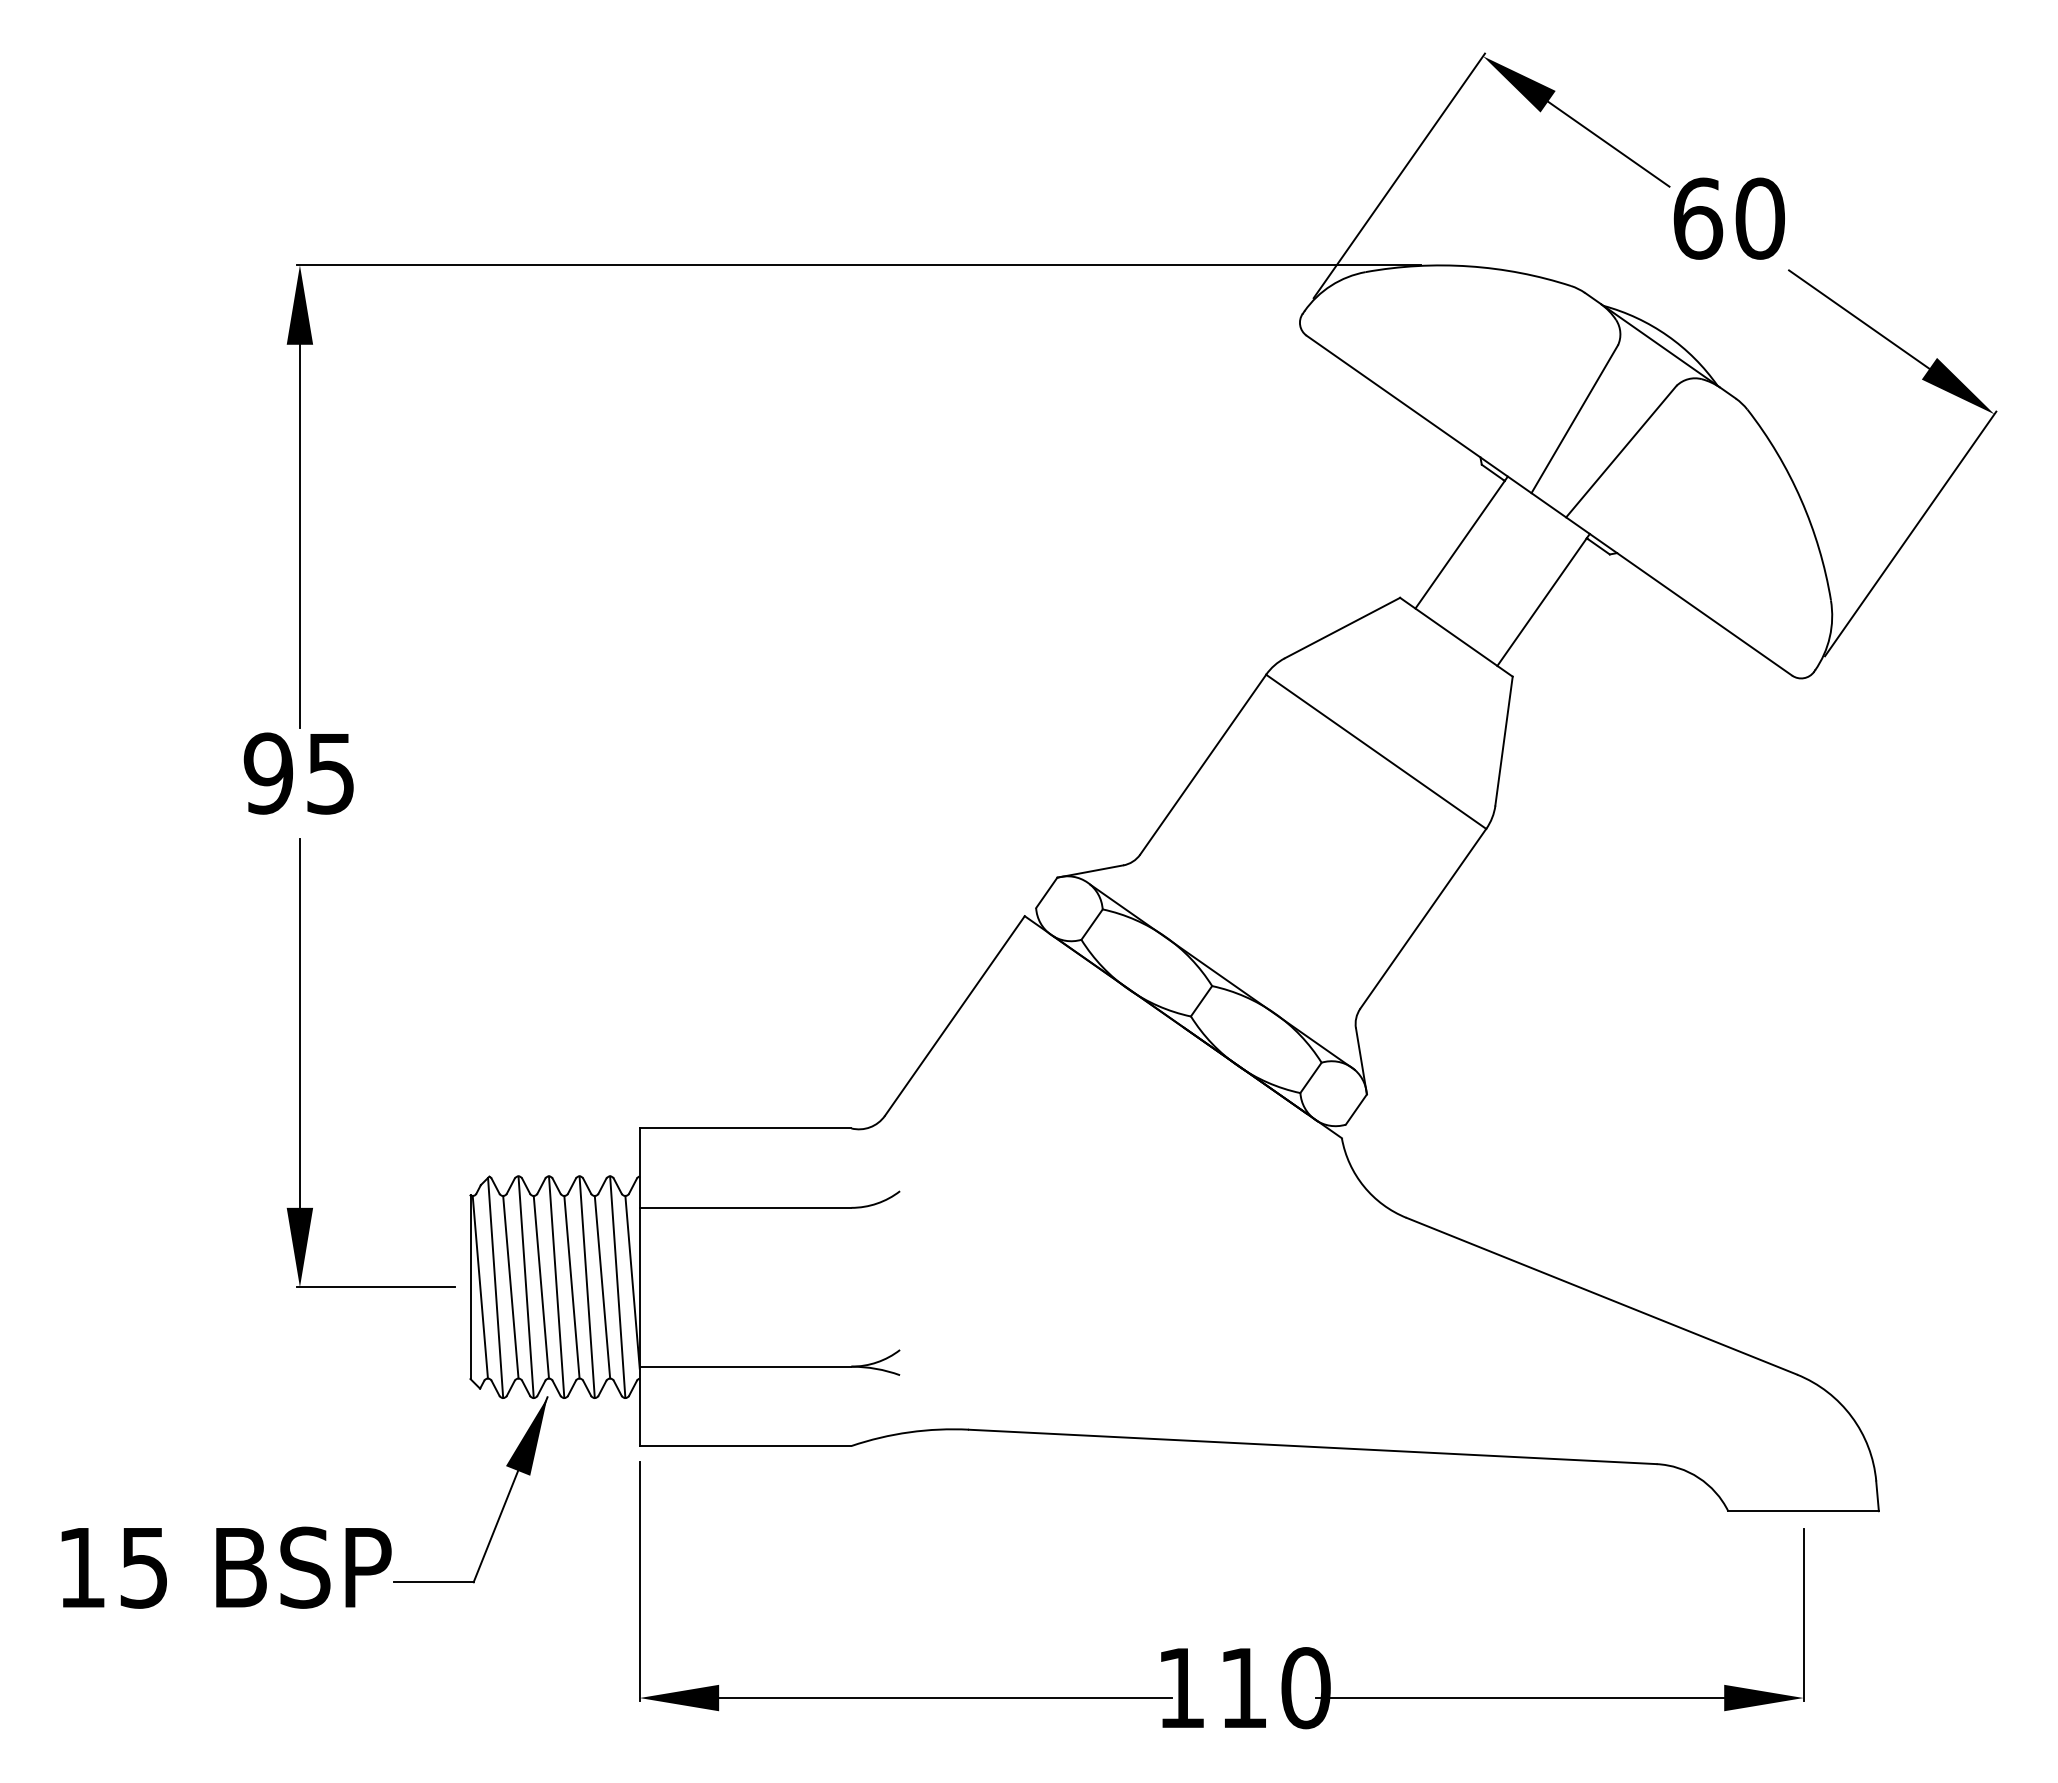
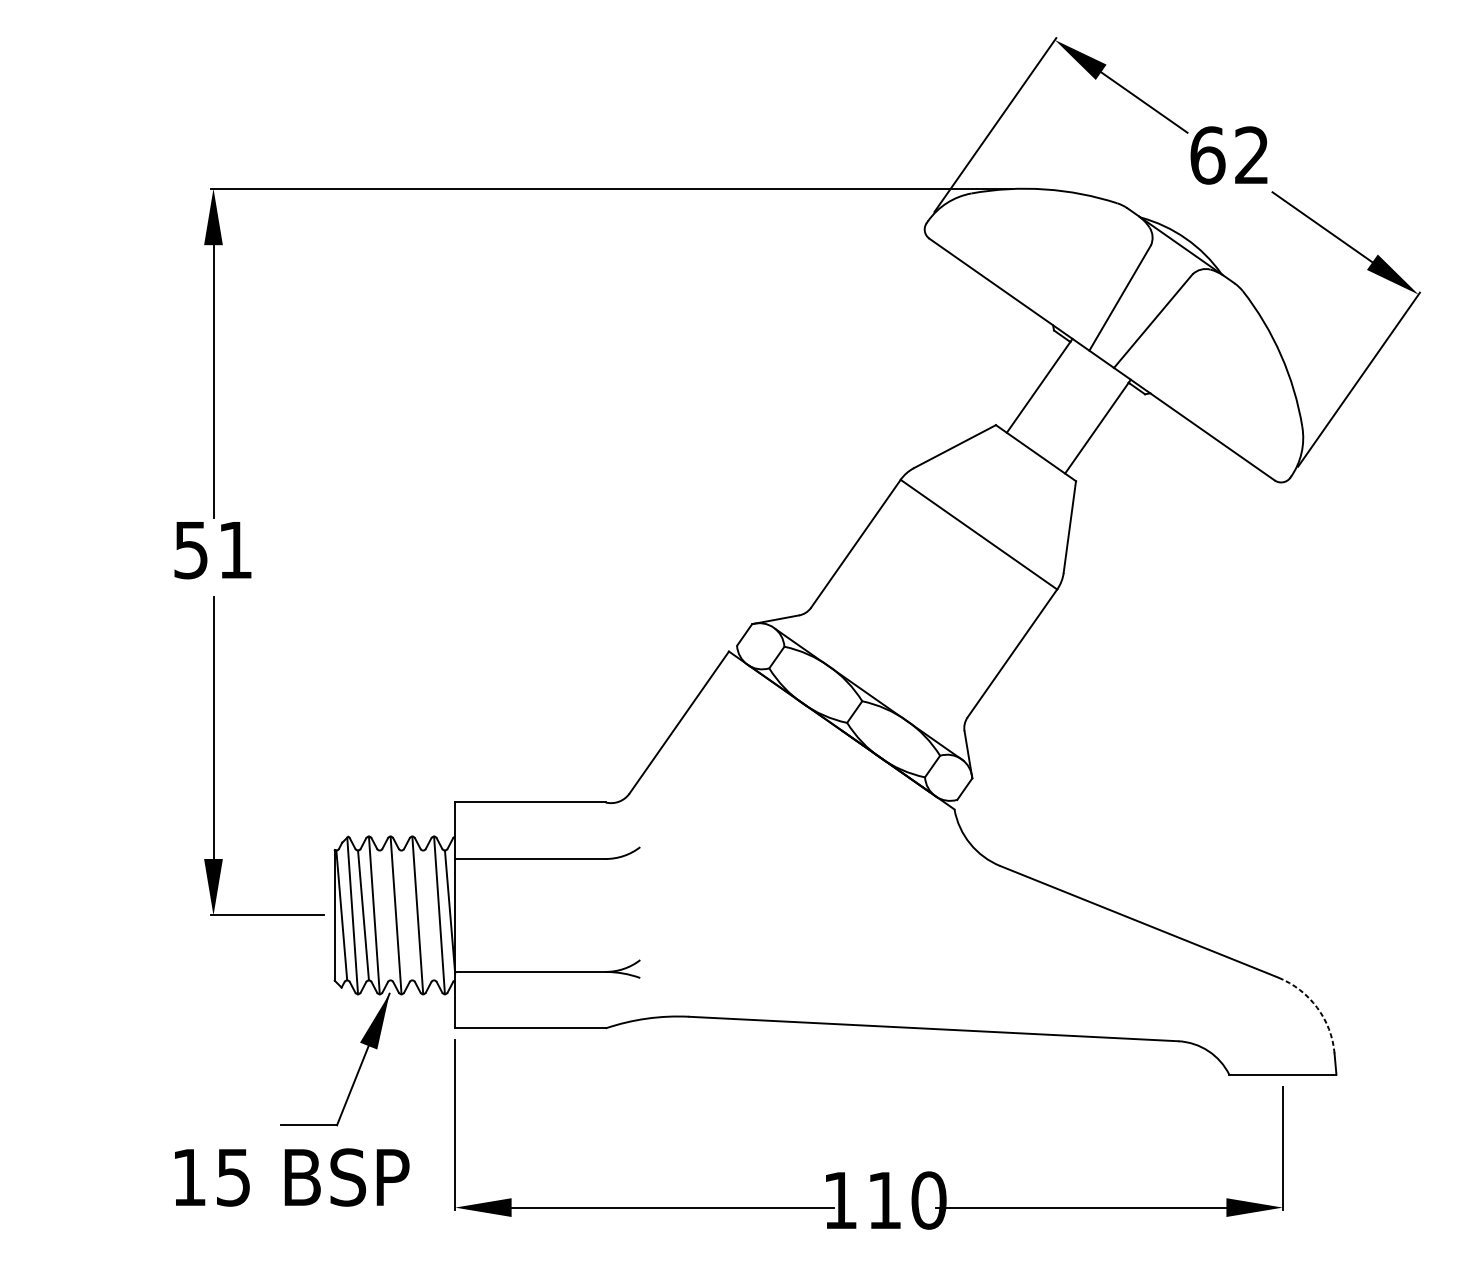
text: (1759, 218) -> (1251, 155), 60 -> 62
text: (298, 773) -> (212, 550), 95 -> 51
line: (541, 1286) -> (385, 914), removed
line: (571, 1286) -> (406, 914), removed
line: (602, 1286) -> (428, 914), removed
arc: (1851, 1416) -> (1316, 1007), solid -> dashed
text: (226, 1567) -> (292, 1177), moved

